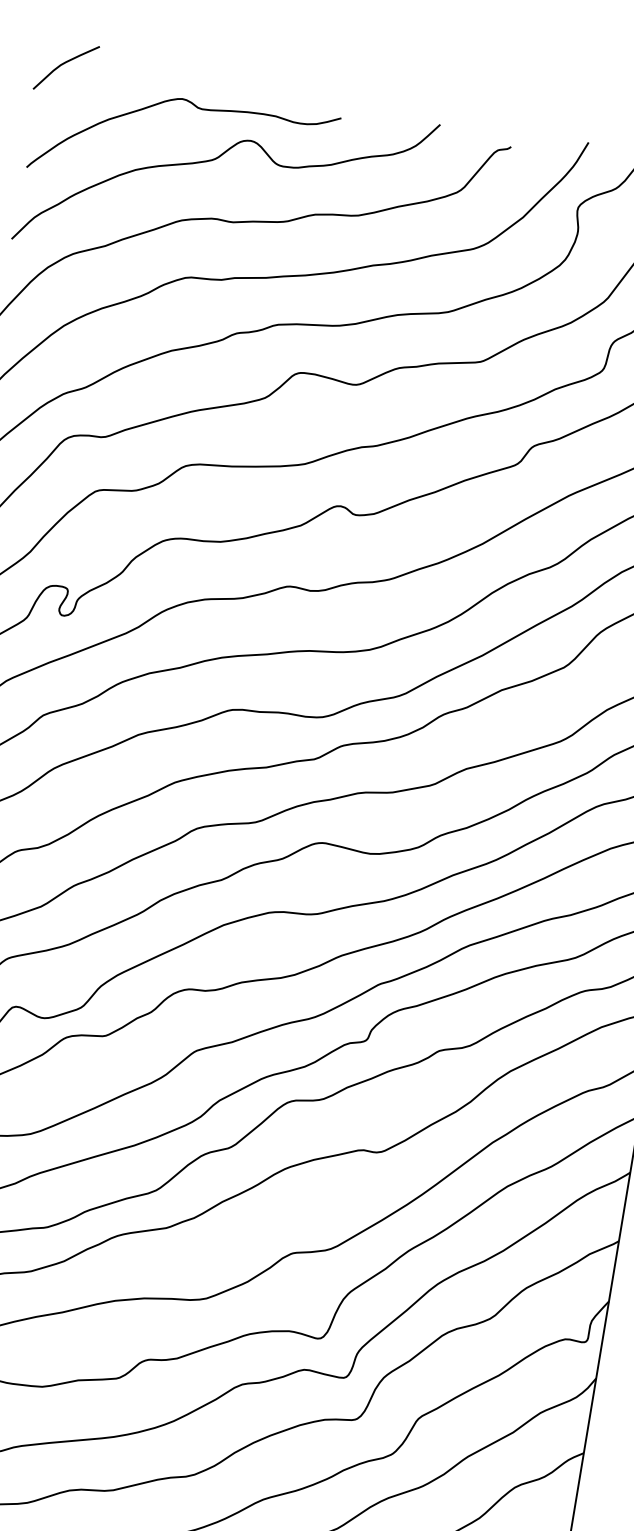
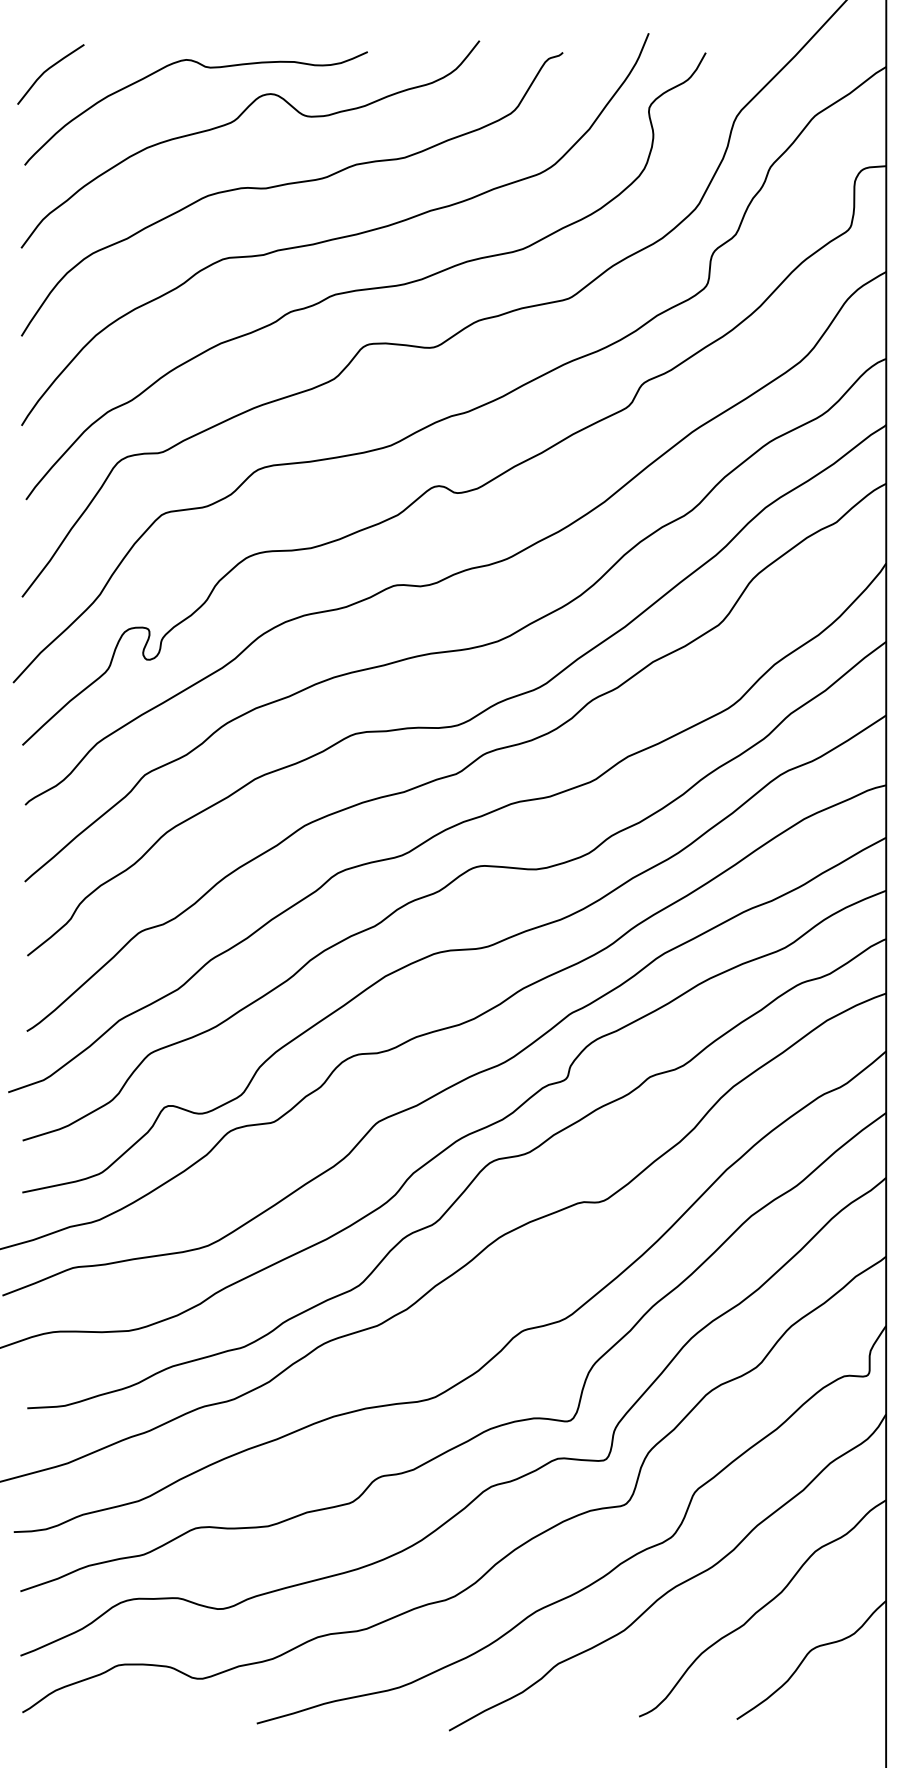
curve: (64, 64) -> (48, 70), moved

